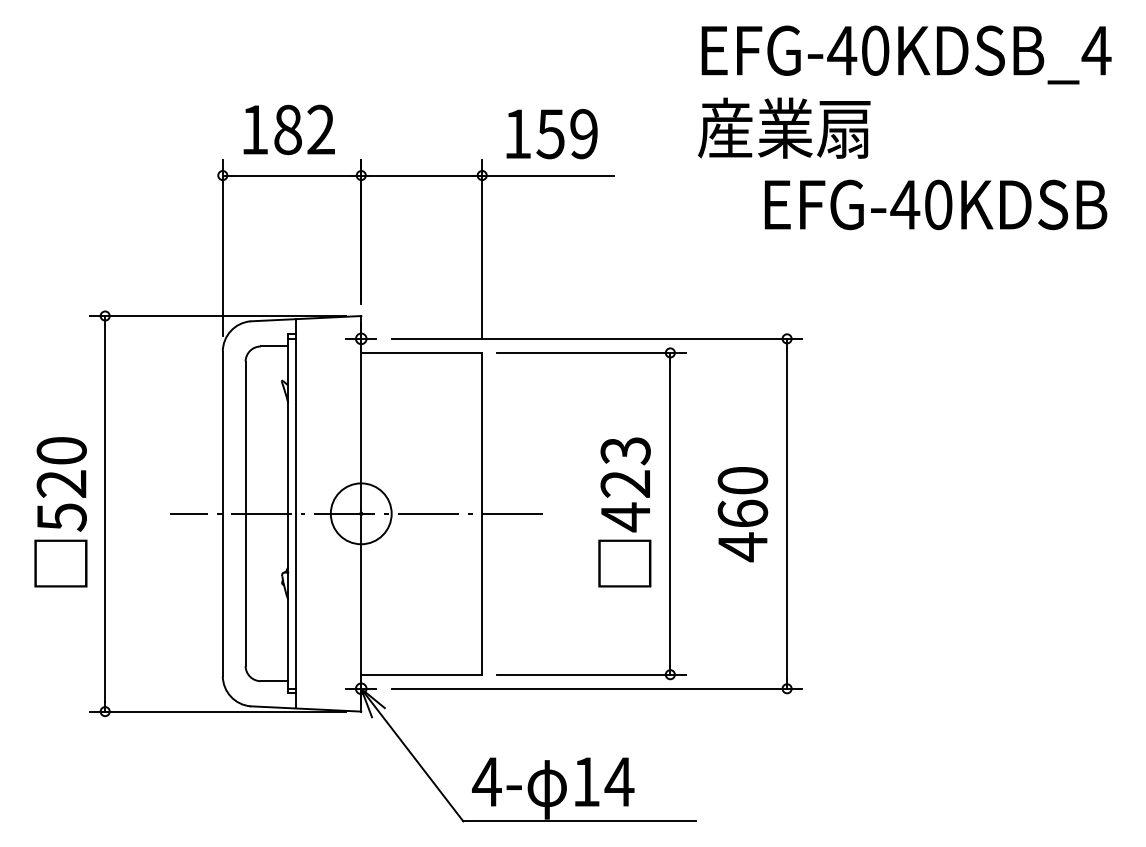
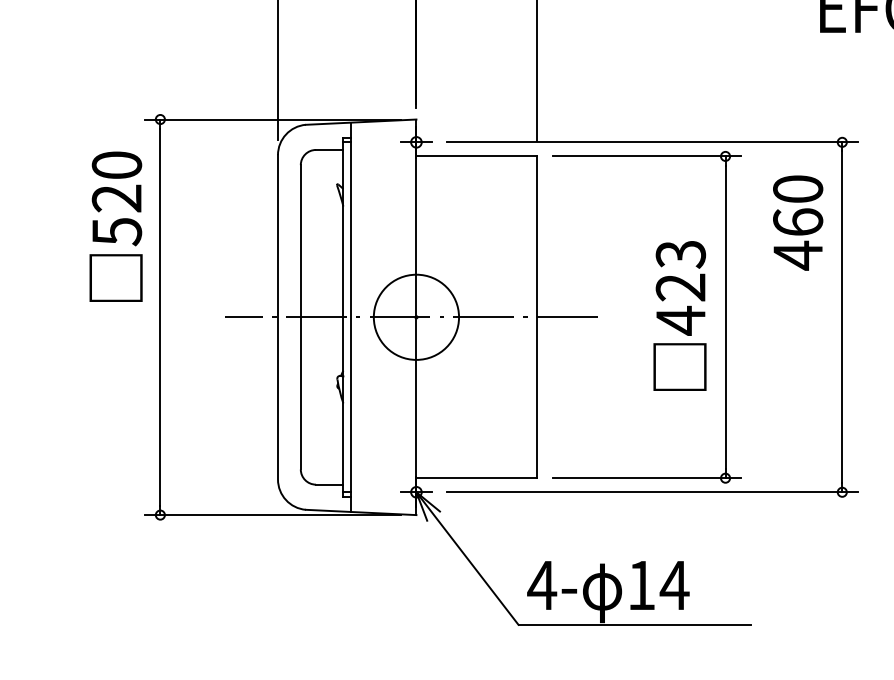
text: (60, 512) -> (115, 226), moved
circle: (360, 513) -> (415, 316), size x1.4
text: (742, 514) -> (797, 222), moved

